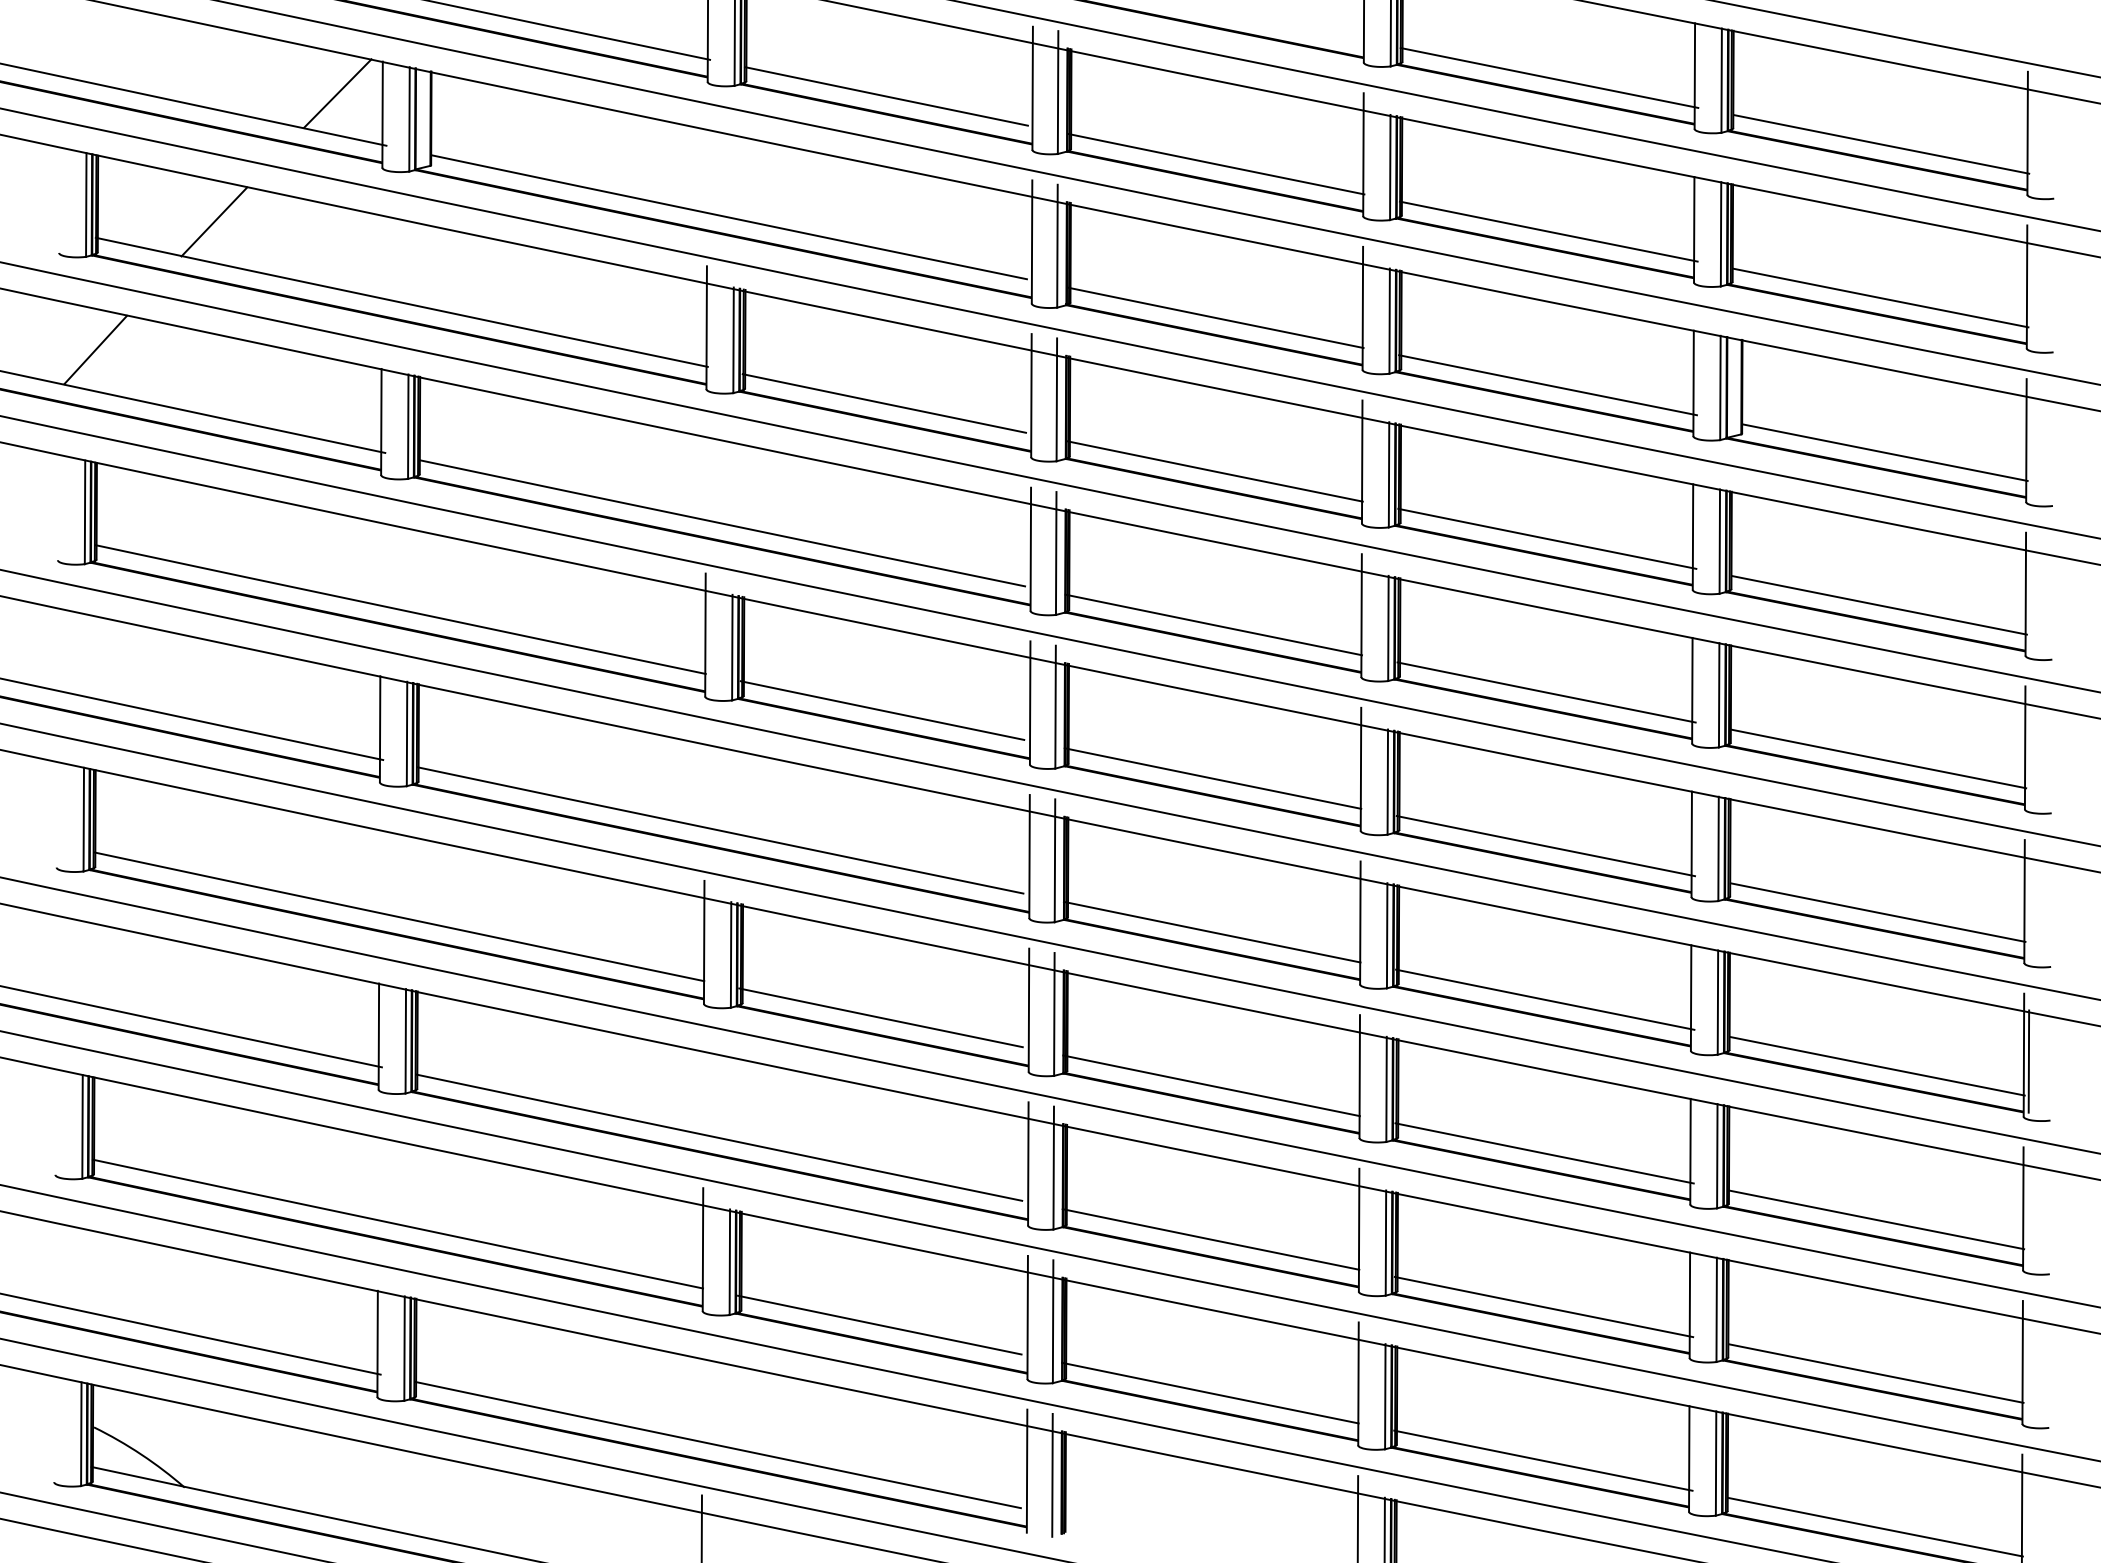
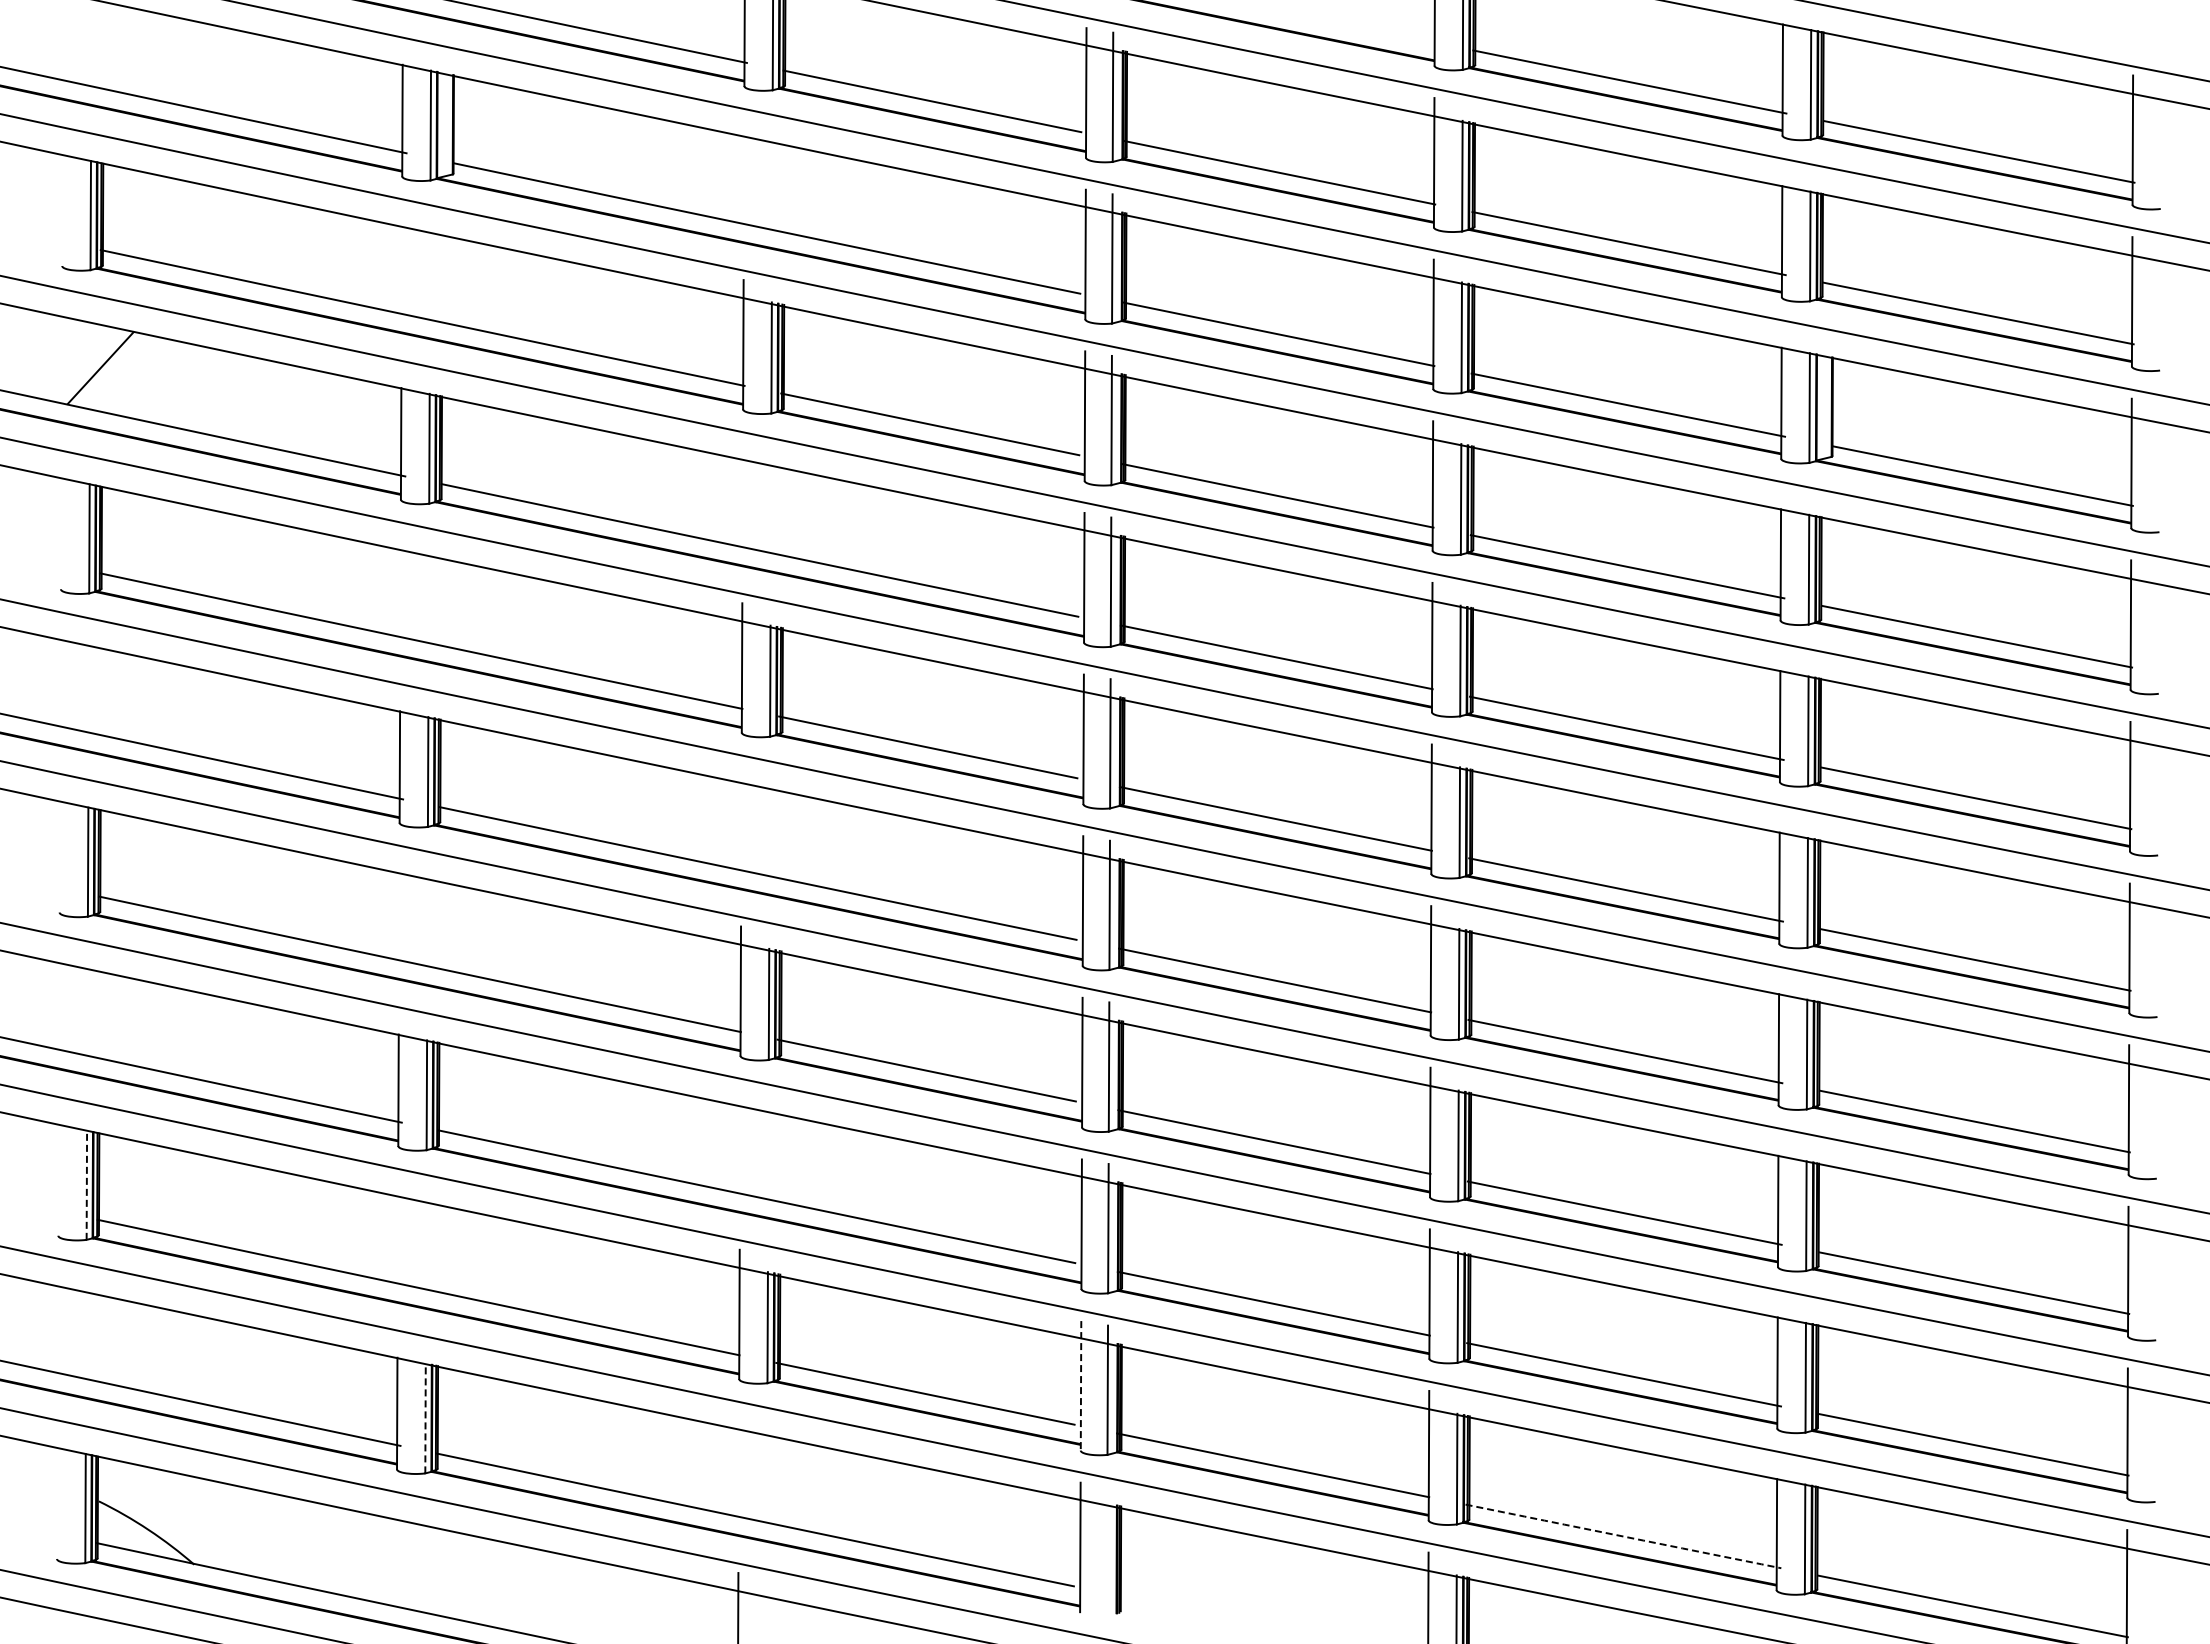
line: (336, 93) -> (354, 98), removed
line: (214, 222) -> (225, 233), removed
line: (2028, 1061) -> (2133, 1116), removed
line: (82, 1127) -> (86, 1185), solid -> dashed
line: (1028, 1317) -> (1081, 1385), solid -> dashed
line: (404, 1348) -> (425, 1418), solid -> dashed
arc: (1543, 1460) -> (1623, 1536), solid -> dashed
line: (1051, 1475) -> (1106, 1551), removed

